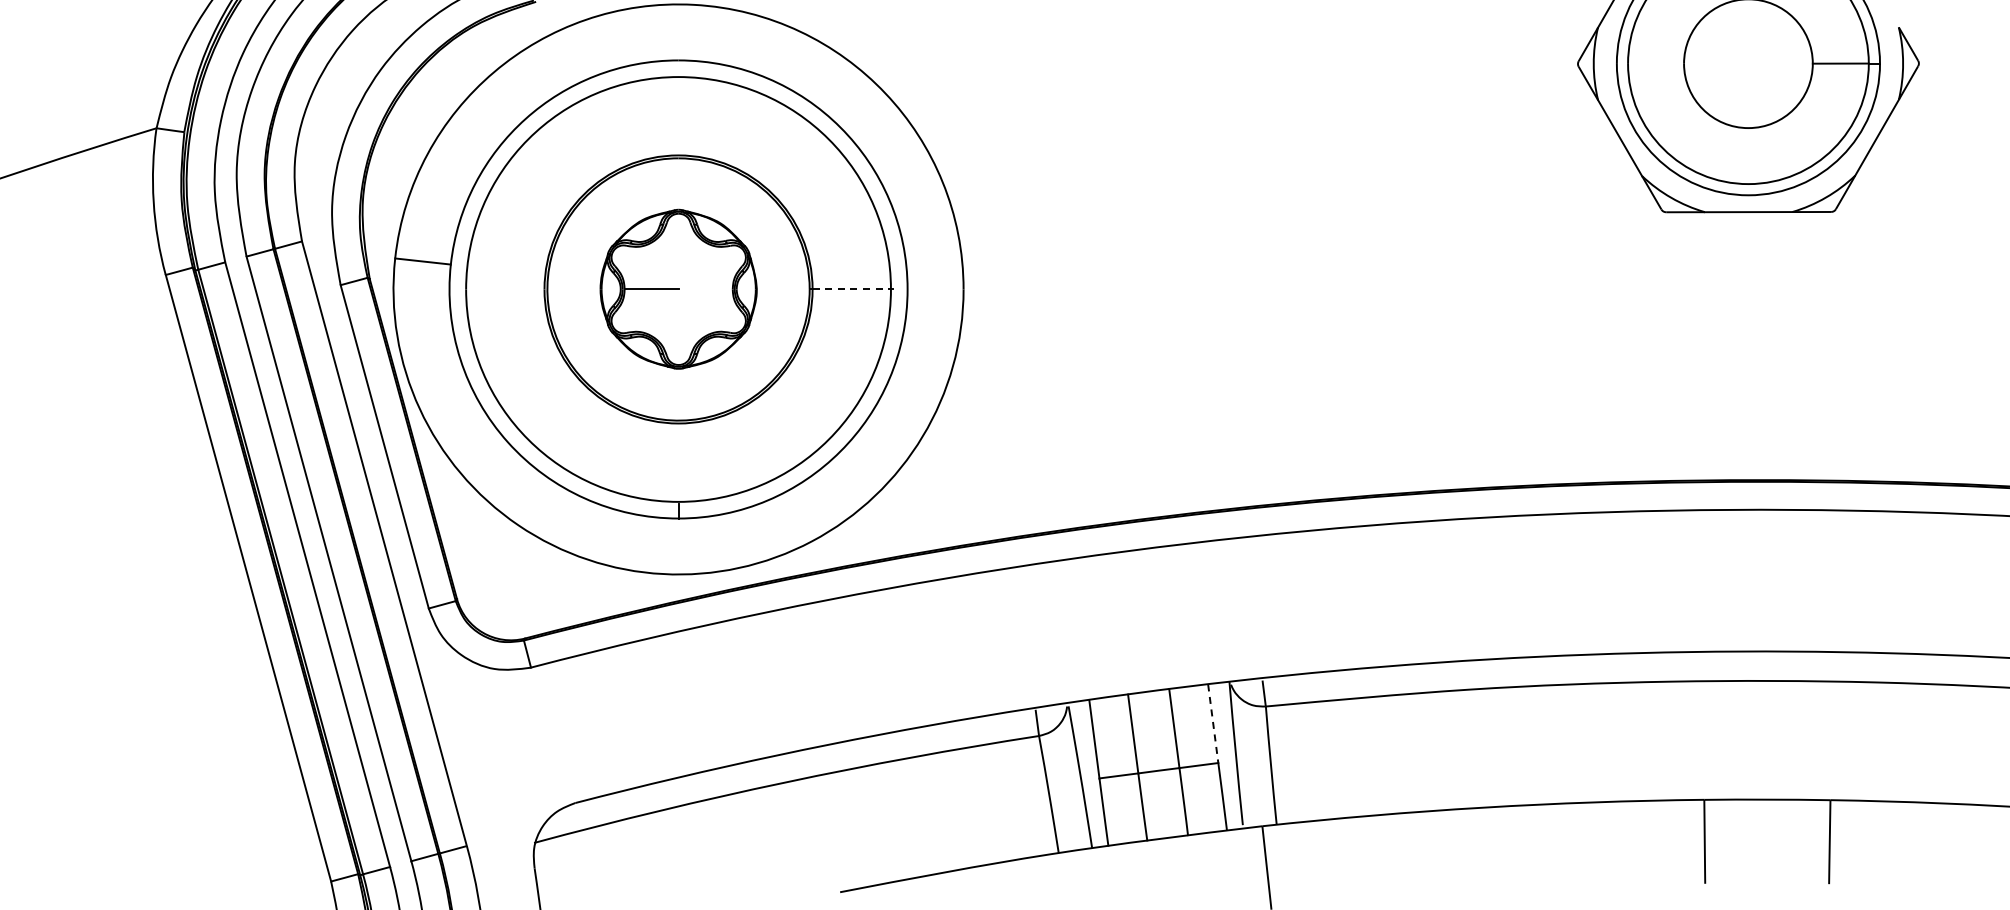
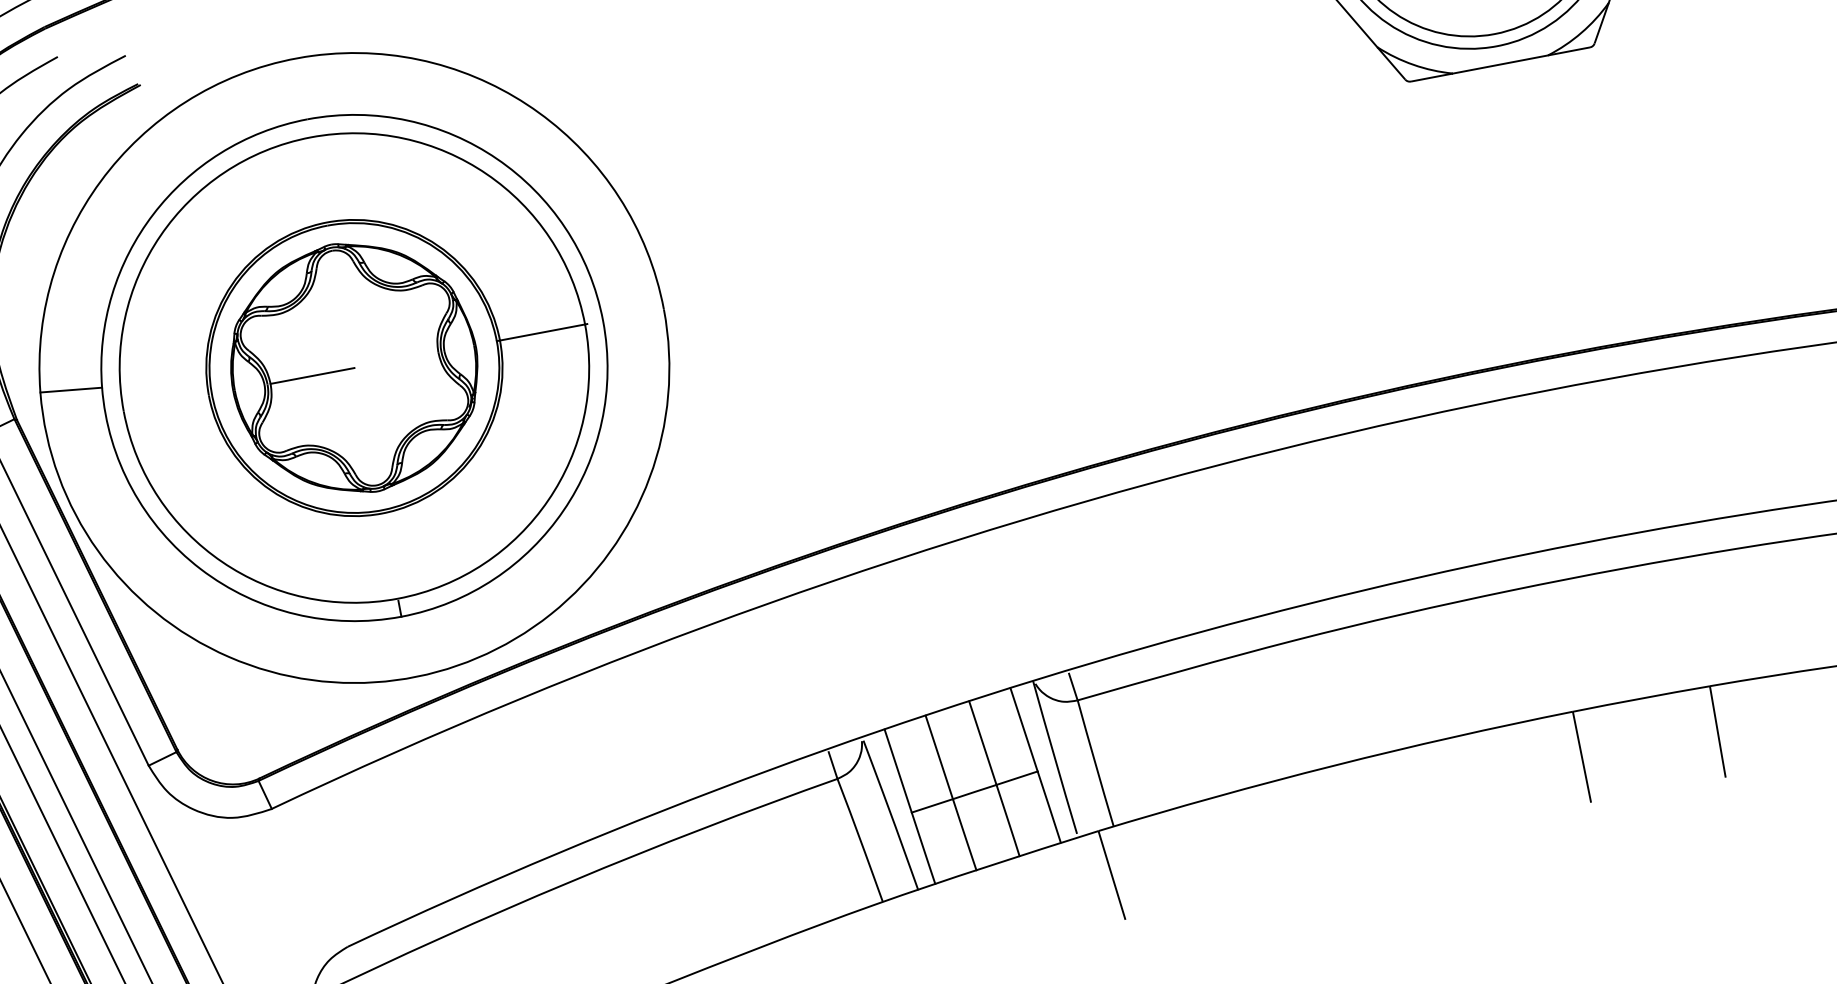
part: (678, 288) -> (354, 366), size x1.43
line: (852, 289) -> (543, 332), dashed -> solid
line: (1213, 723) -> (1024, 729), dashed -> solid

